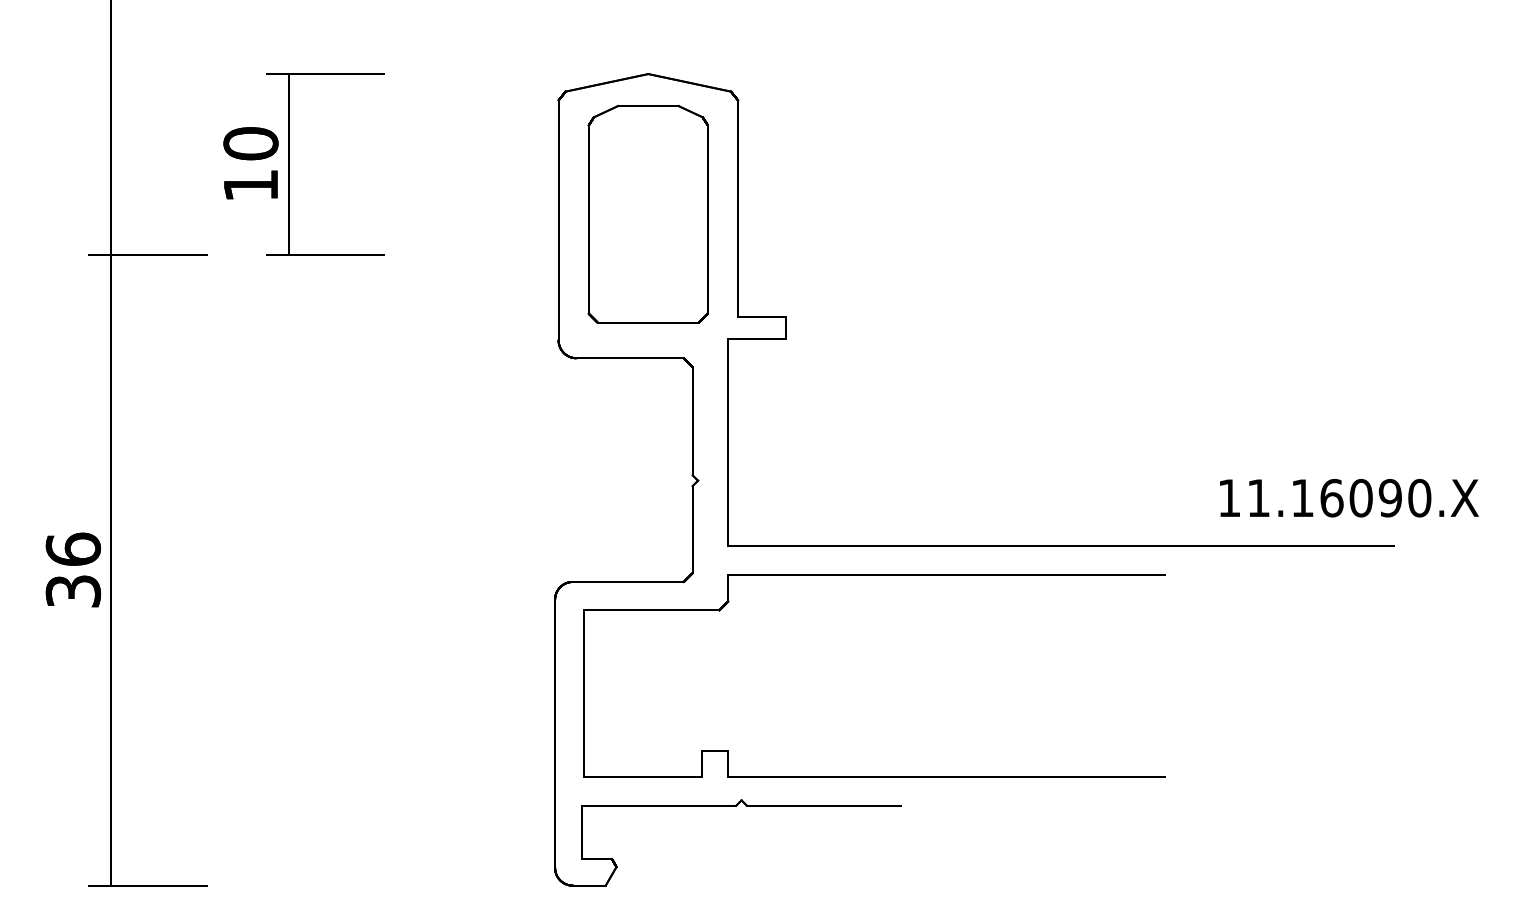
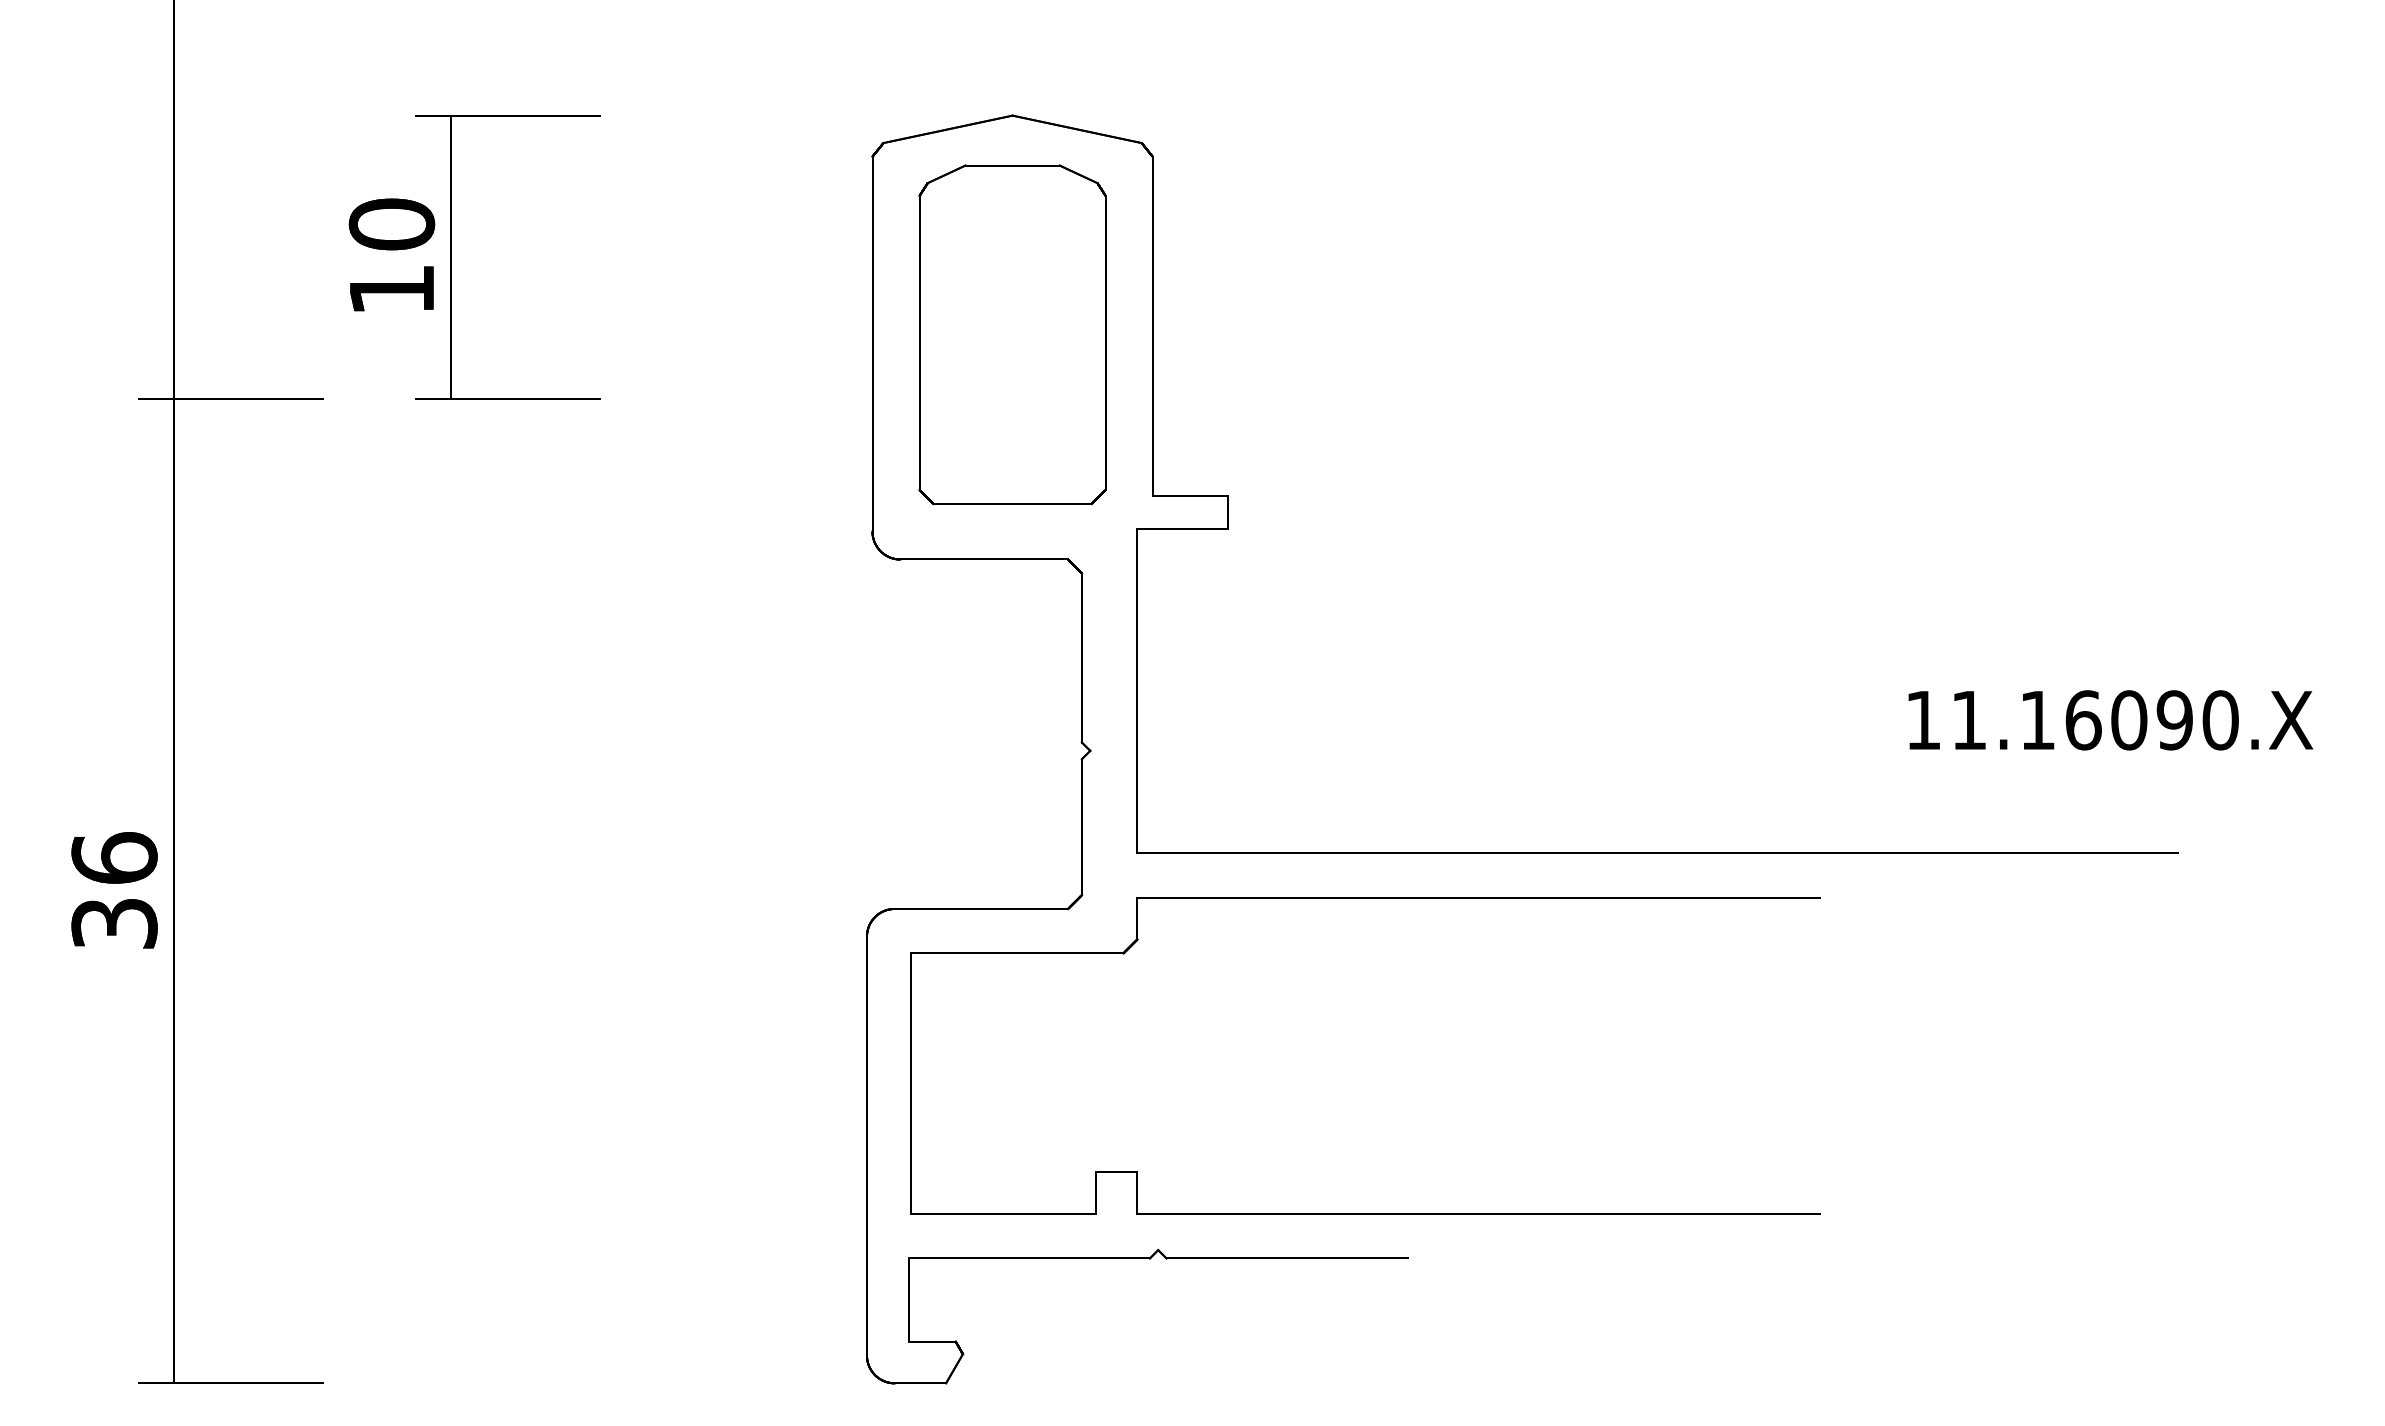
text: (1349, 498) -> (2110, 720), moved

